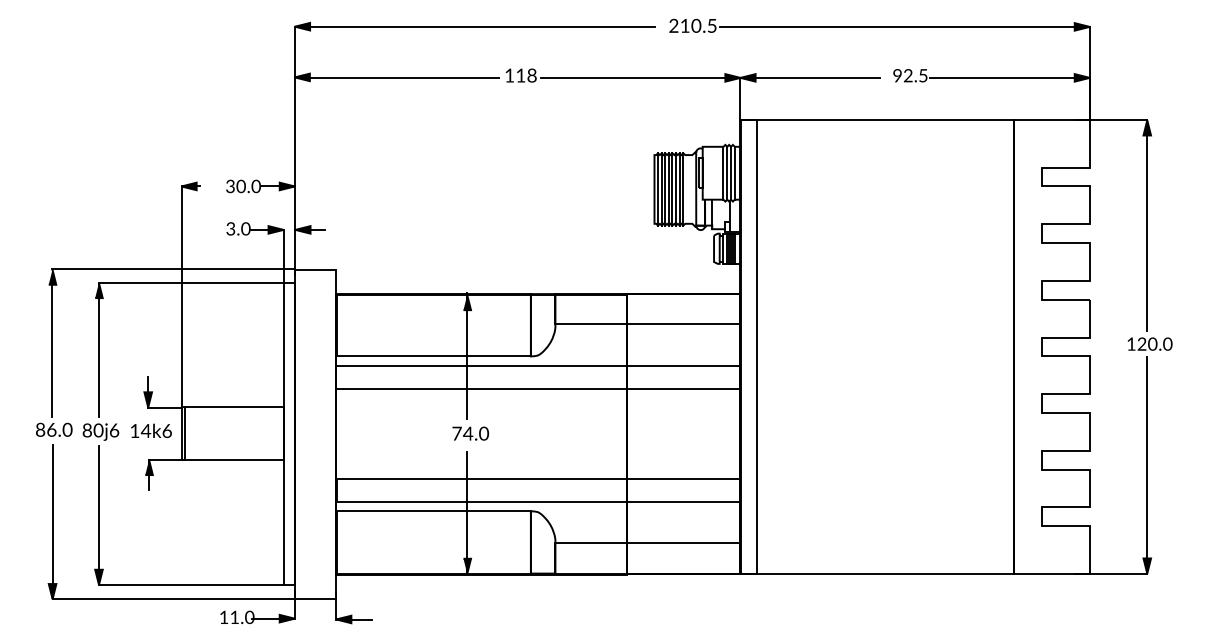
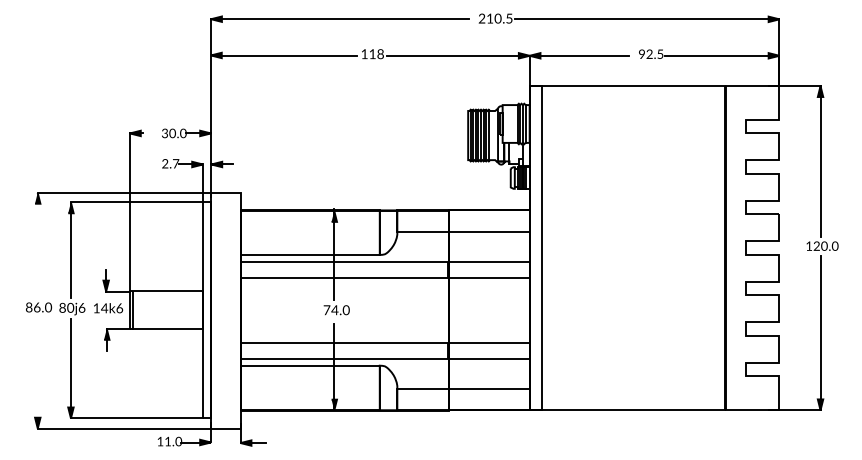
text: (238, 228) -> (170, 163), 3.0 -> 2.7
line: (52, 345) -> (37, 247), removed
line: (52, 516) -> (37, 369), removed

